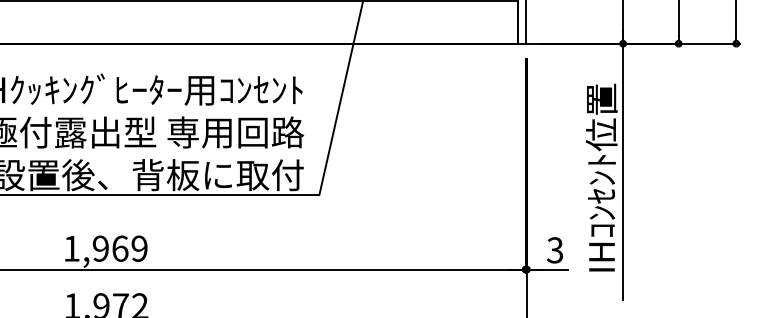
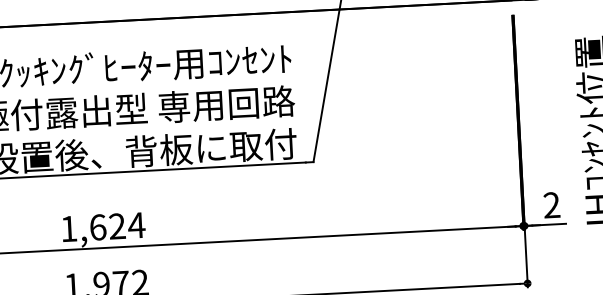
text: (120, 248) -> (117, 226), 1,969 -> 1,624
text: (555, 250) -> (552, 205), 3 -> 2

